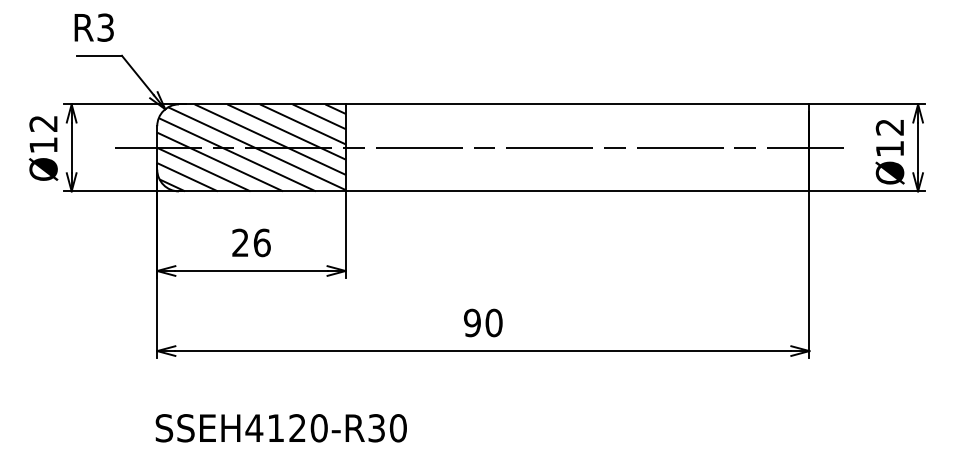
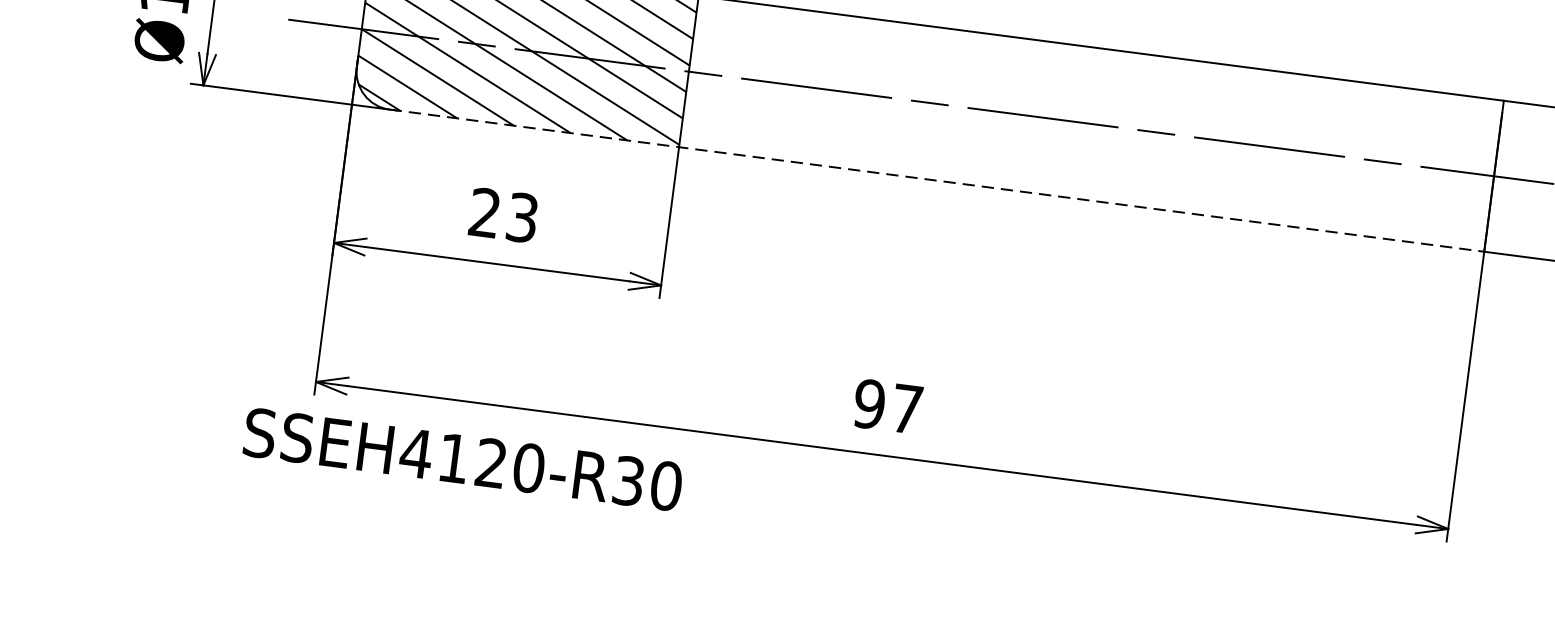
line: (494, 191) -> (937, 180), solid -> dashed
text: (261, 242) -> (521, 216), 26 -> 23
text: (493, 322) -> (906, 408), 90 -> 97
text: (280, 428) -> (461, 459), moved

